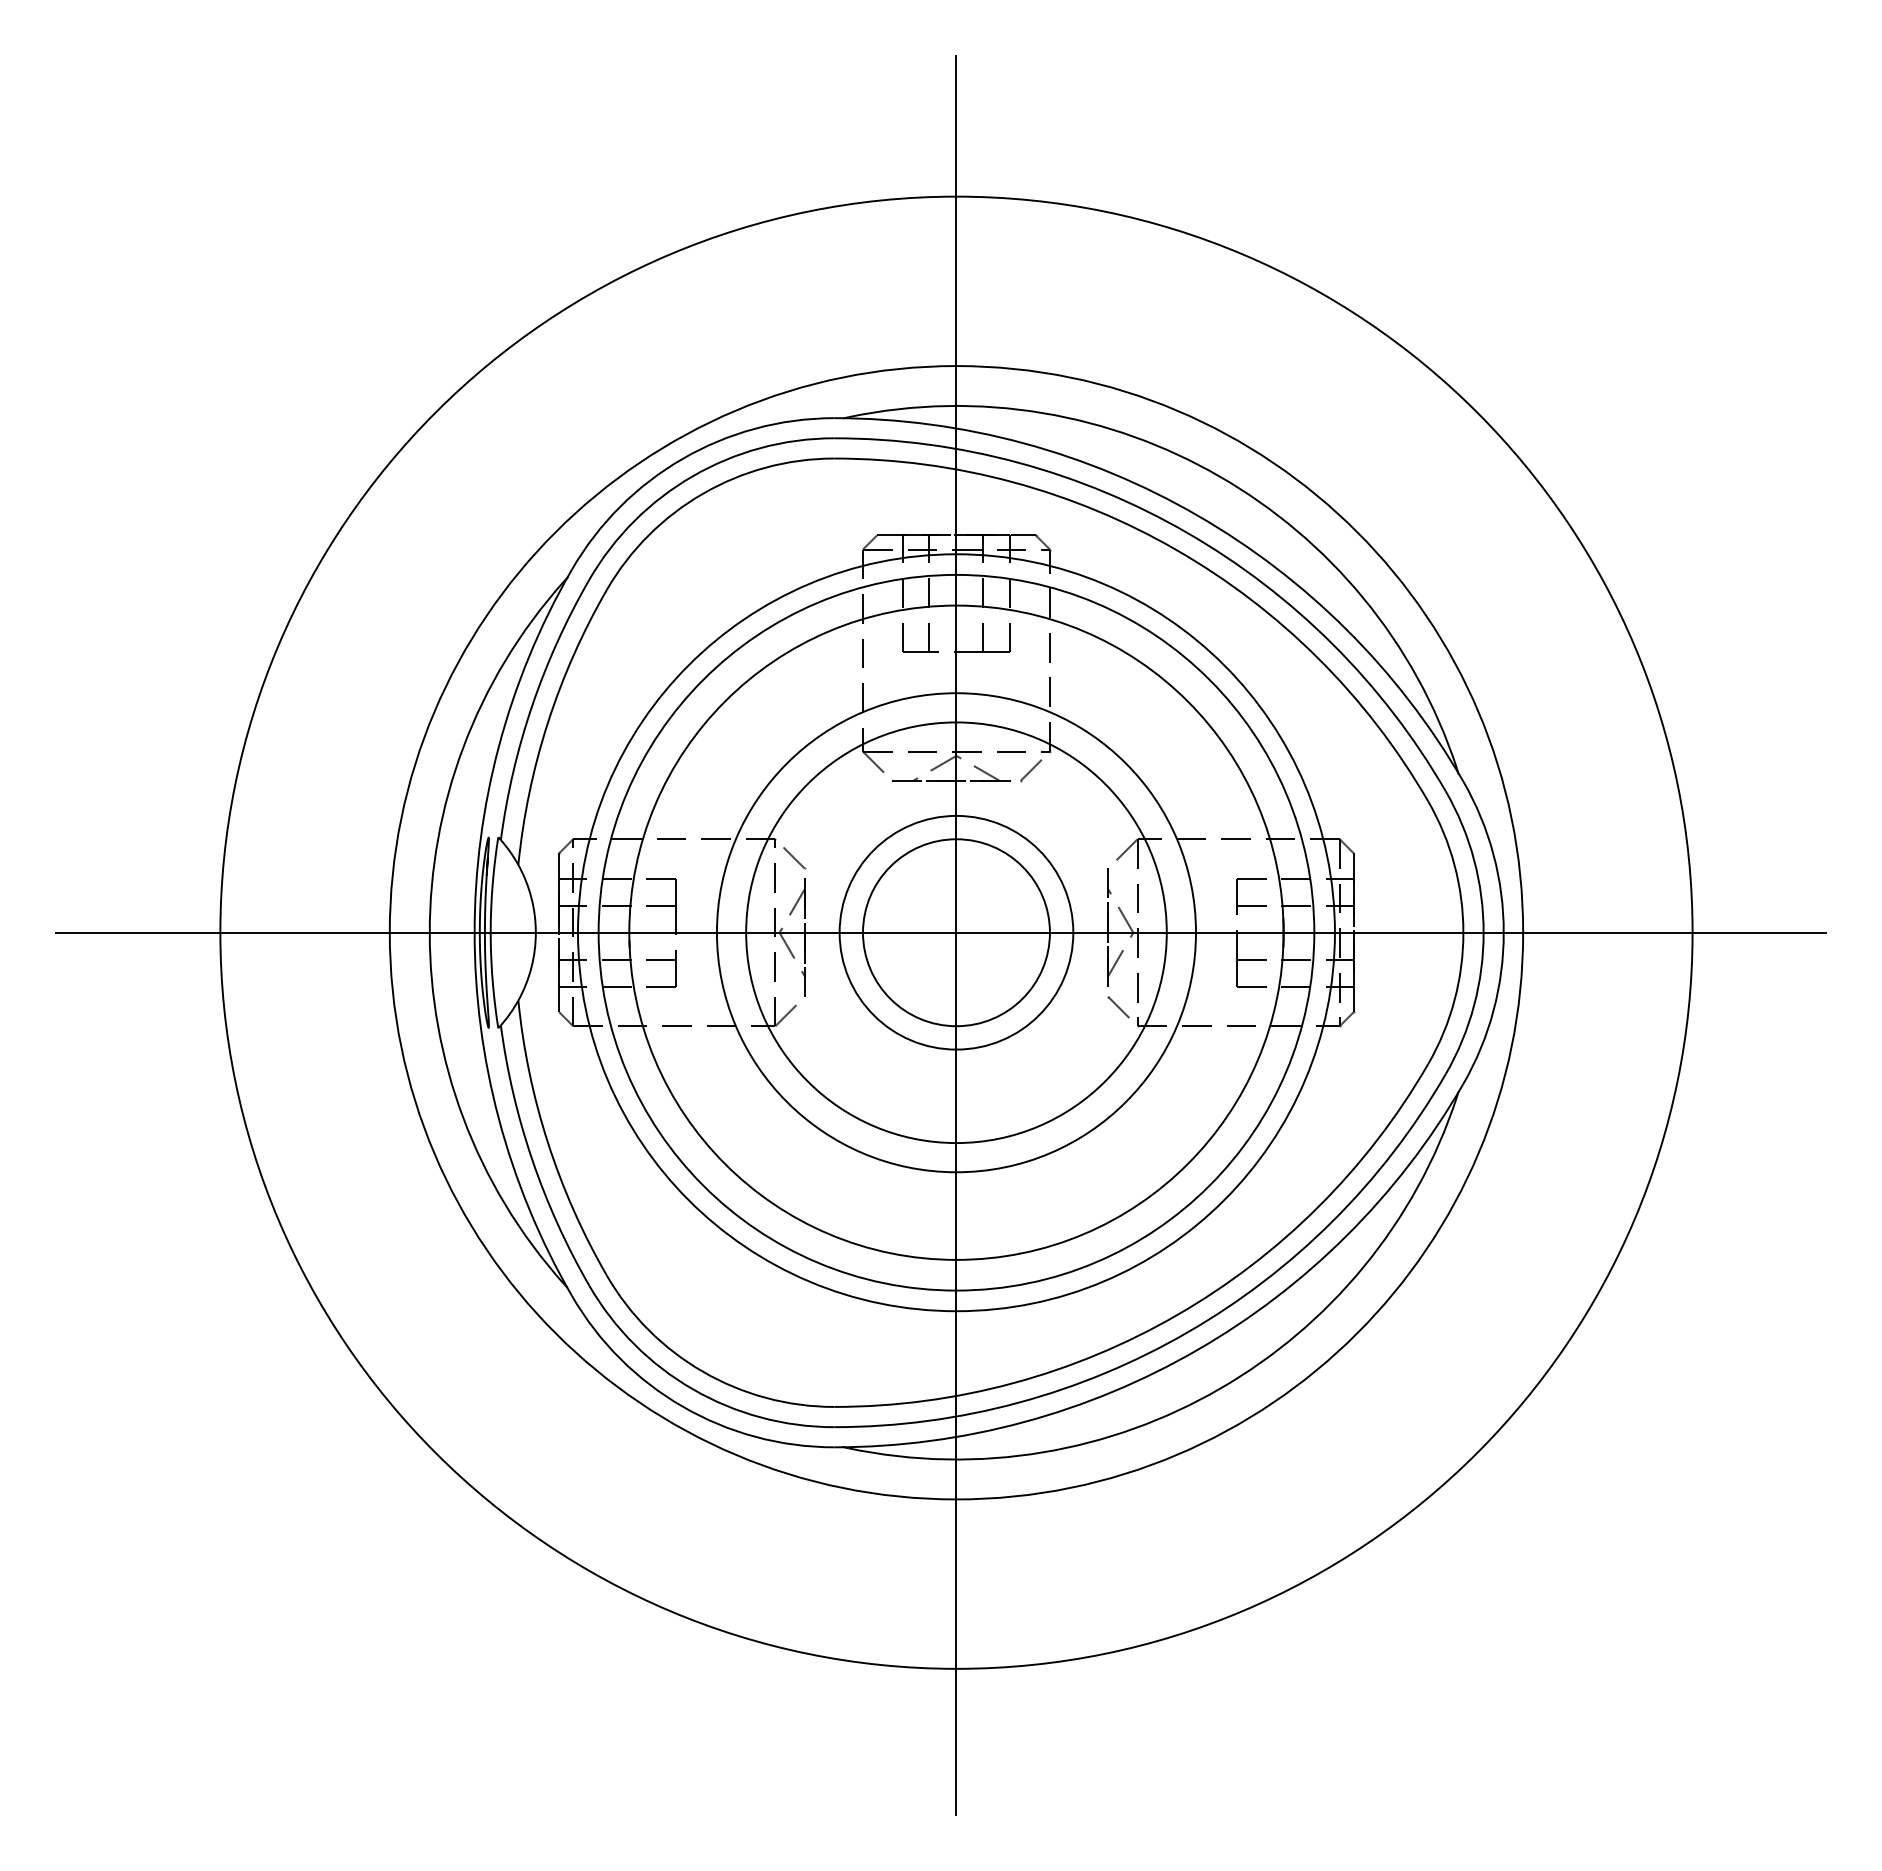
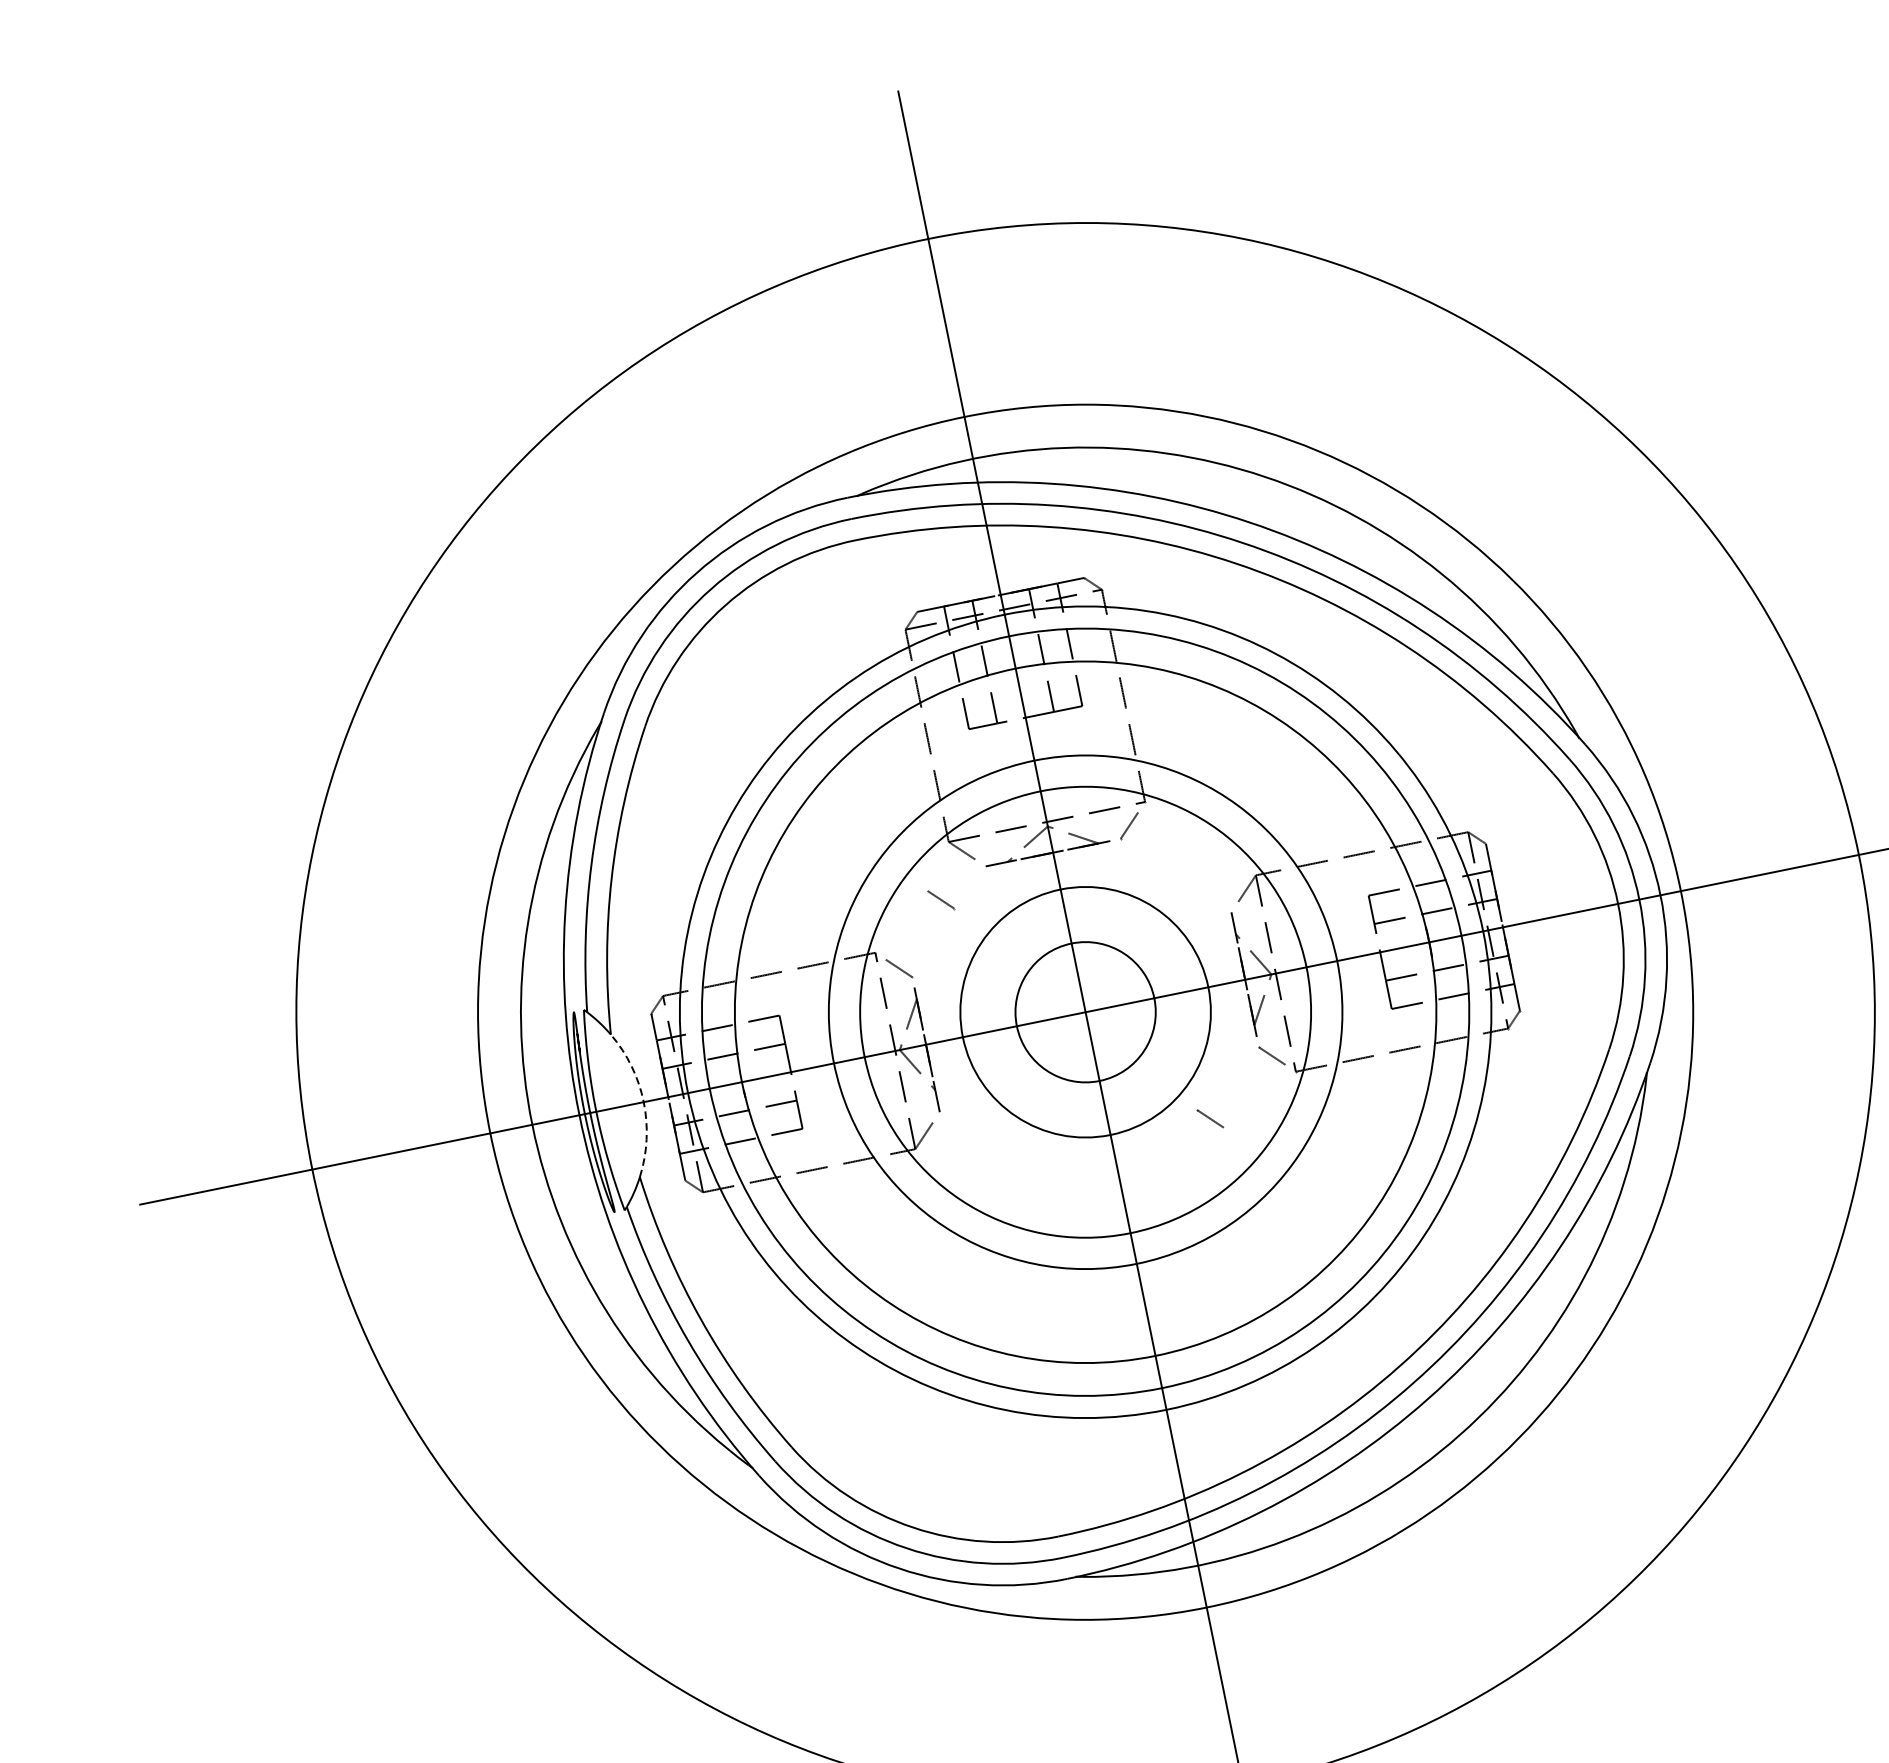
line: (845, 803) -> (941, 900), added
arc: (535, 932) -> (643, 1101), solid -> dashed
circle: (956, 932) -> (1085, 1011), size x0.7
line: (1050, 1053) -> (1210, 1119), added

